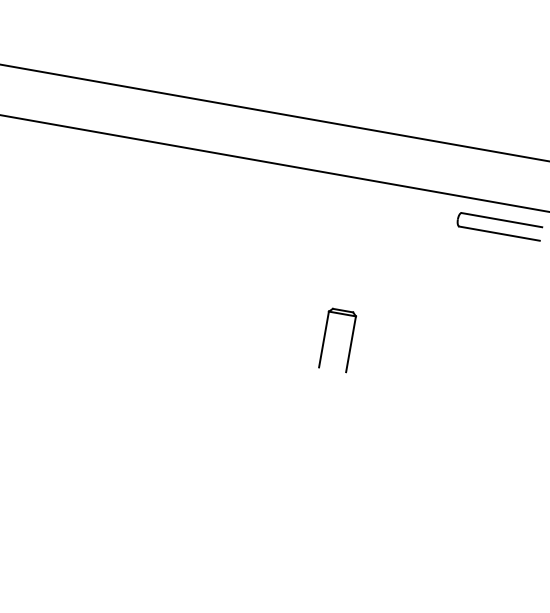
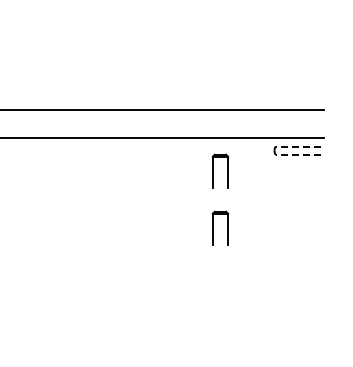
line: (501, 219) -> (298, 146), solid -> dashed
line: (499, 233) -> (298, 154), solid -> dashed
part: (343, 235) -> (213, 170), added

